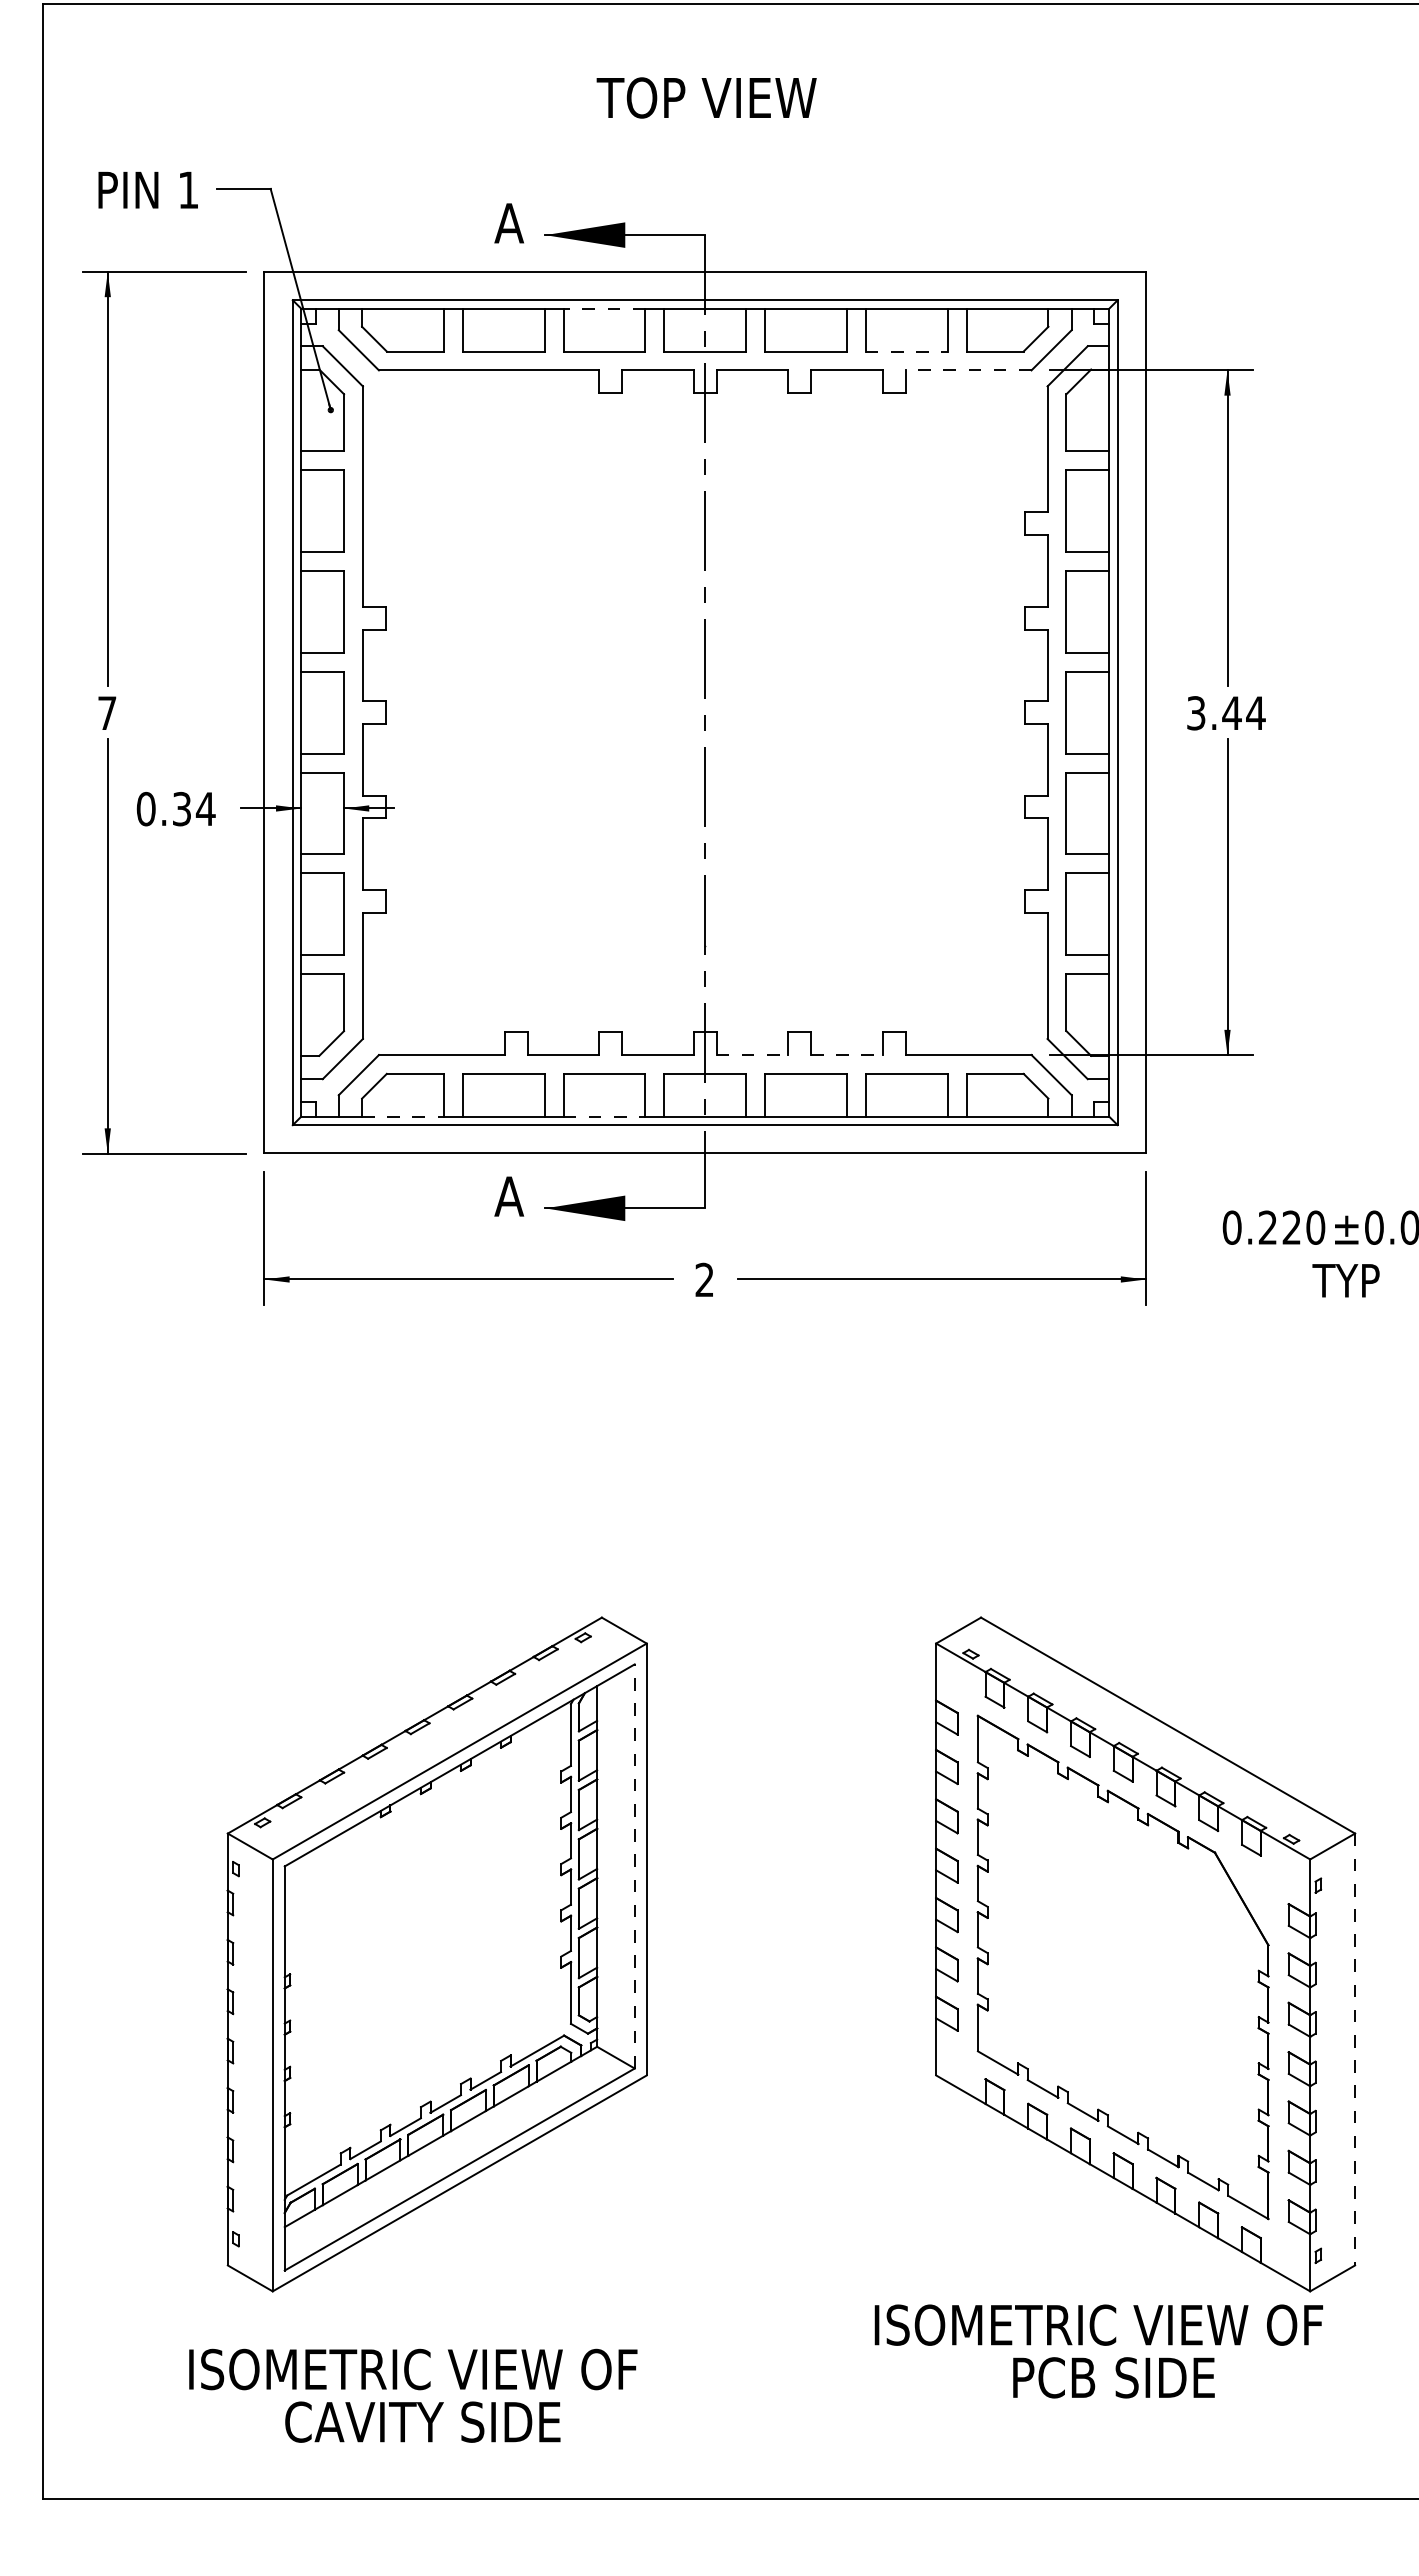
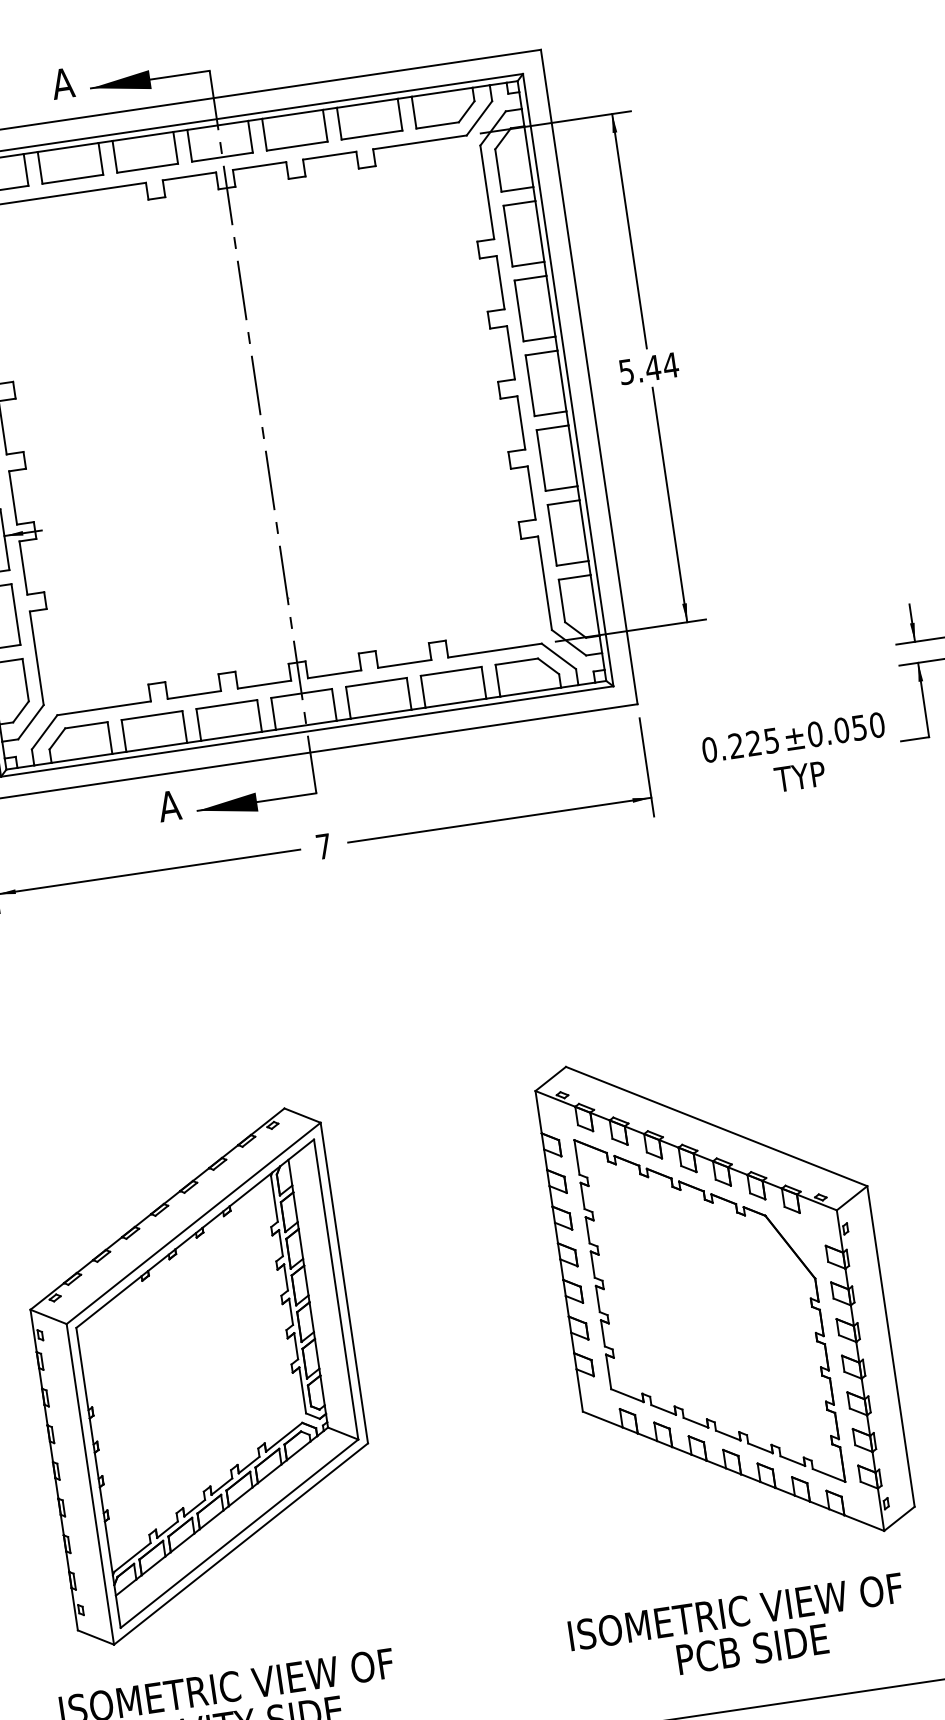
line: (604, 308) -> (142, 136), dashed -> solid
line: (906, 351) -> (371, 135), dashed -> solid
line: (968, 370) -> (419, 142), dashed -> solid
text: (1196, 712) -> (626, 371), 3.44 -> 5.44
line: (752, 1055) -> (334, 674), dashed -> solid
line: (846, 1055) -> (404, 664), dashed -> solid
line: (403, 1116) -> (82, 758), dashed -> solid
line: (604, 1116) -> (231, 736), dashed -> solid
text: (1315, 1227) -> (771, 740), 0.220 -> 0.225
text: (704, 1279) -> (323, 846), 2 -> 7
line: (634, 1865) -> (335, 1288), dashed -> solid
line: (1355, 2049) -> (891, 1346), dashed -> solid
text: (1098, 2351) -> (738, 1631), moved

